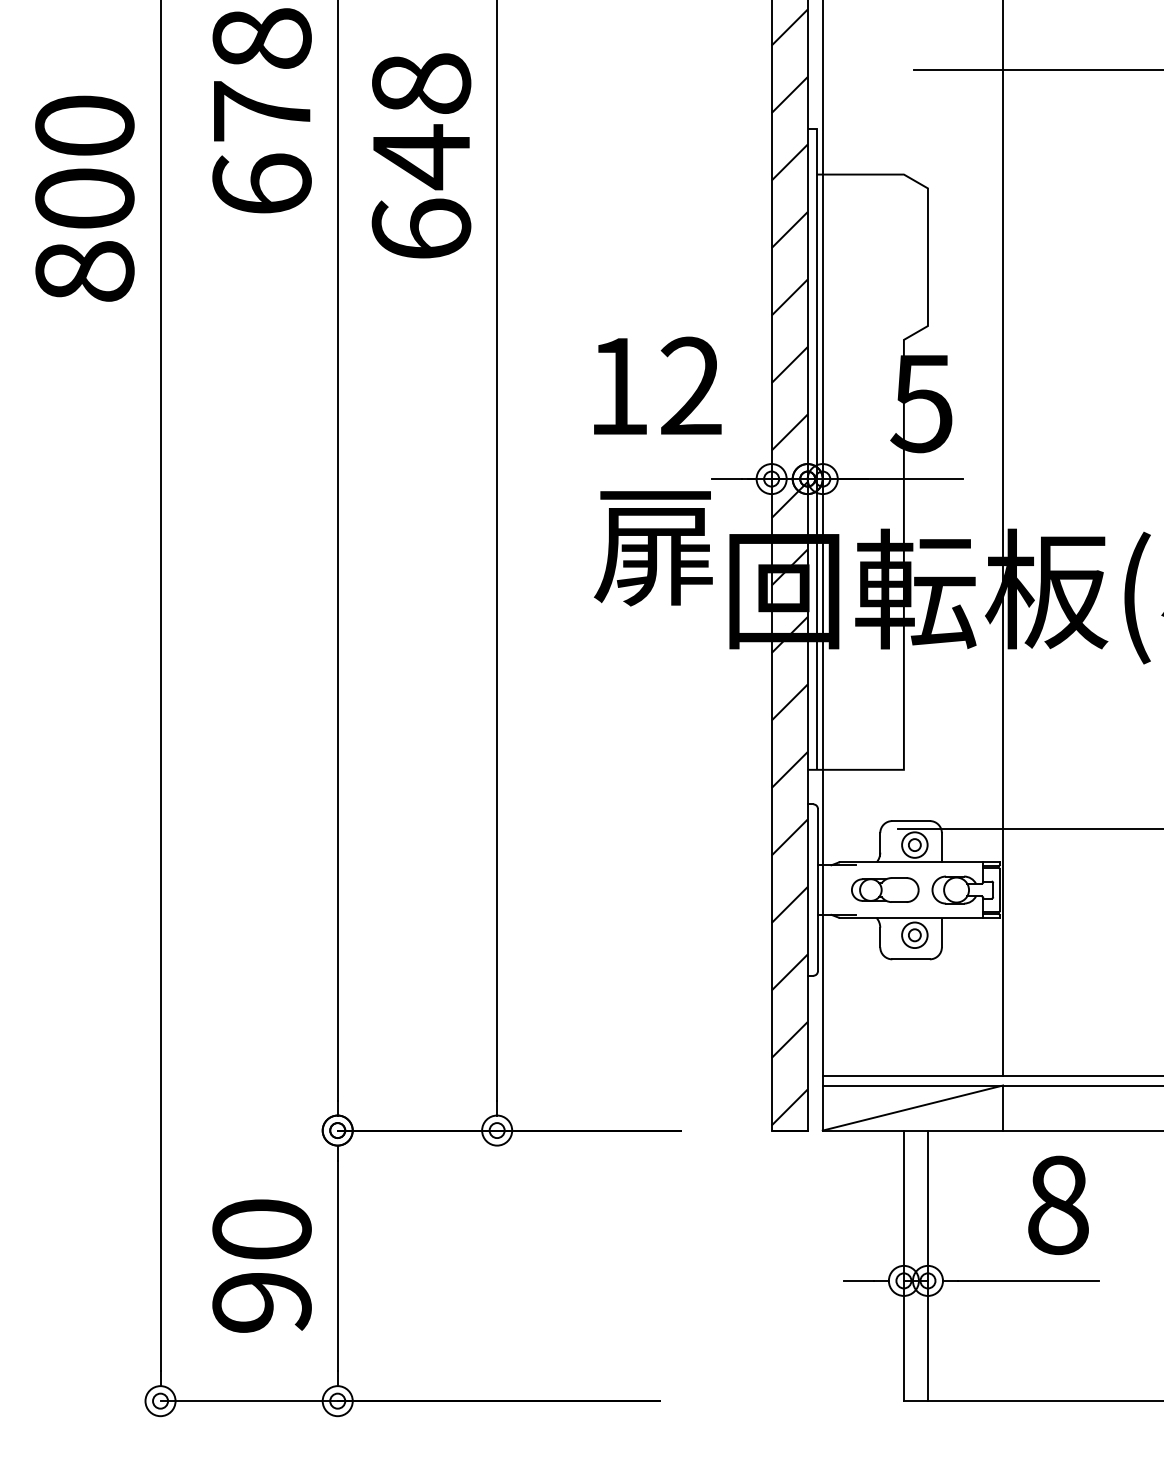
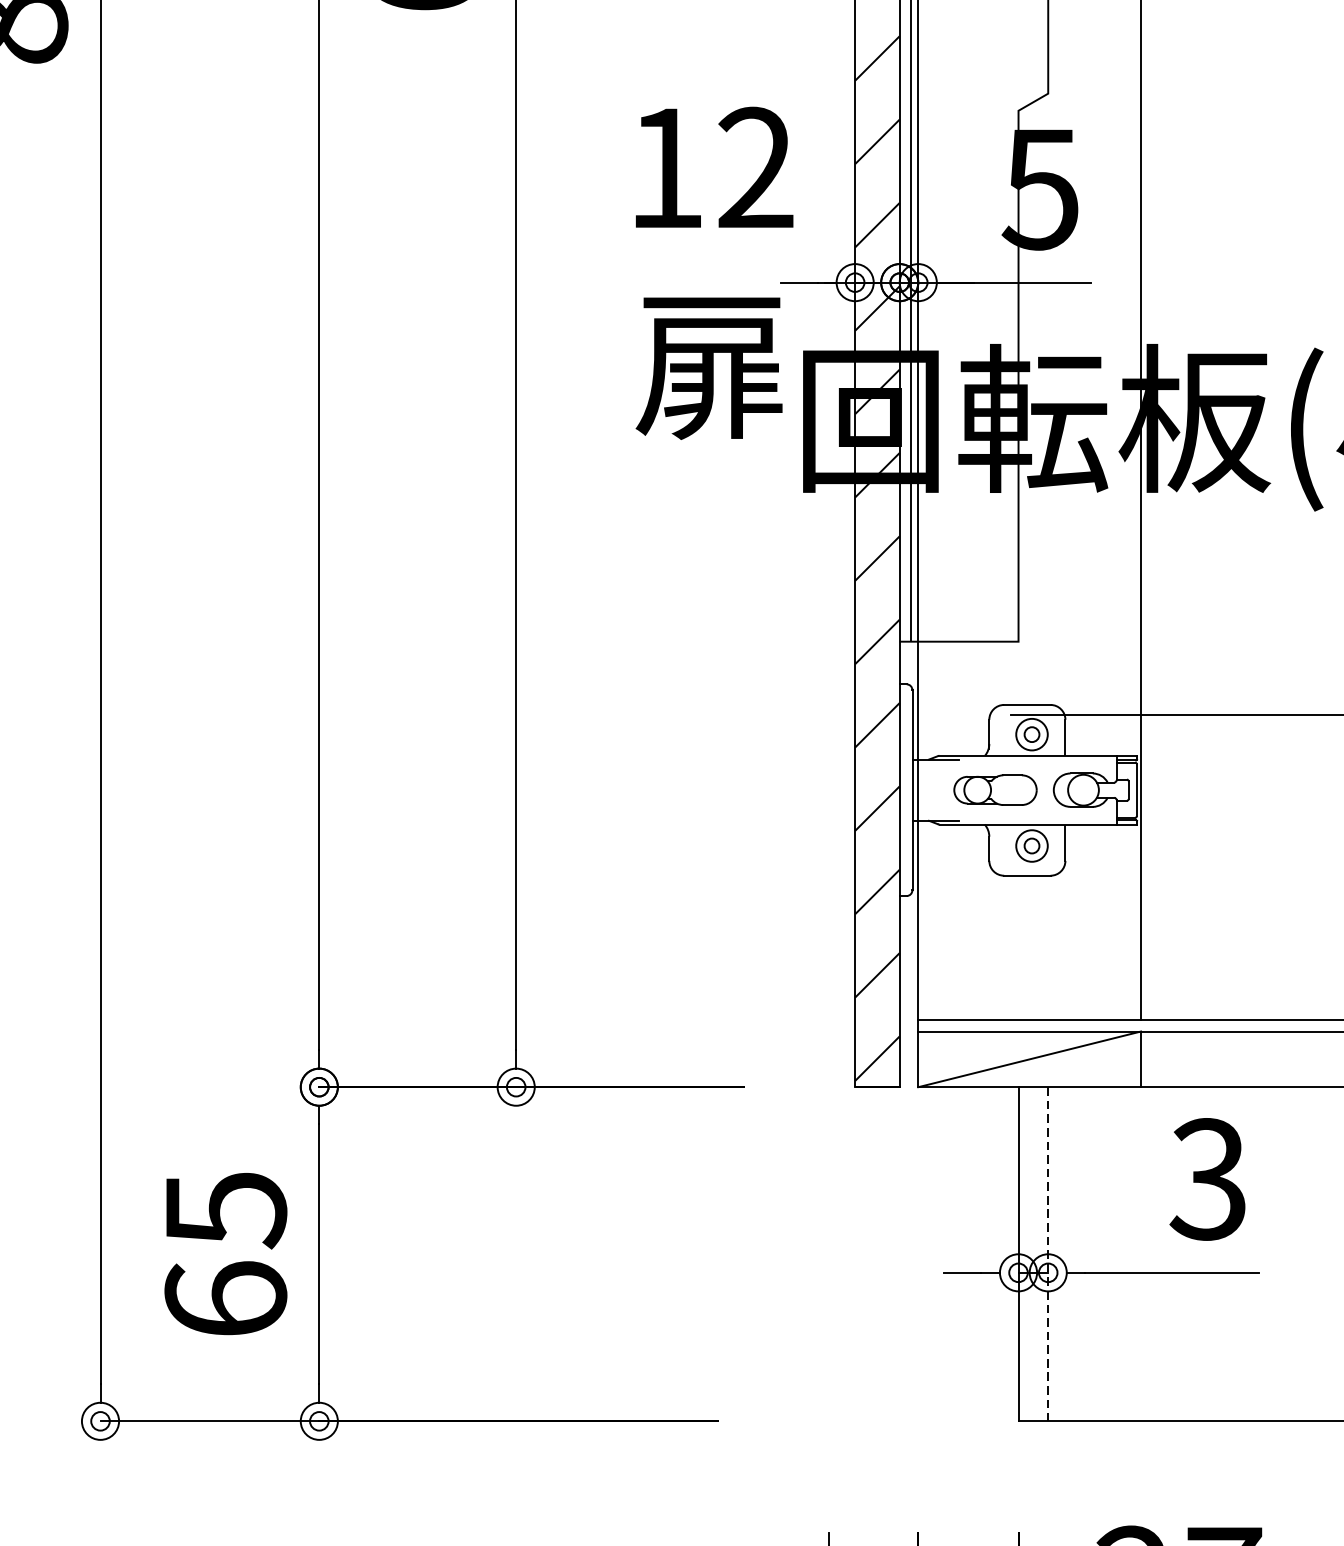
text: (1057, 1204) -> (1208, 1178), 8 -> 3
text: (261, 1265) -> (225, 1253), 90 -> 65
line: (927, 1266) -> (1047, 1255), solid -> dashed

